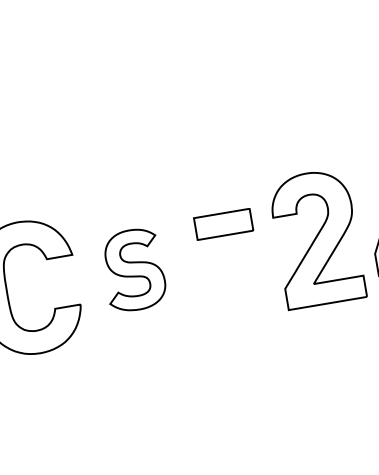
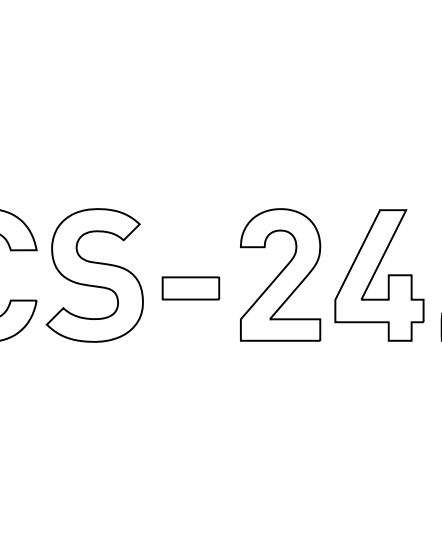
part: (223, 224) -> (190, 288), moved
part: (133, 270) -> (94, 275), size x1.67

